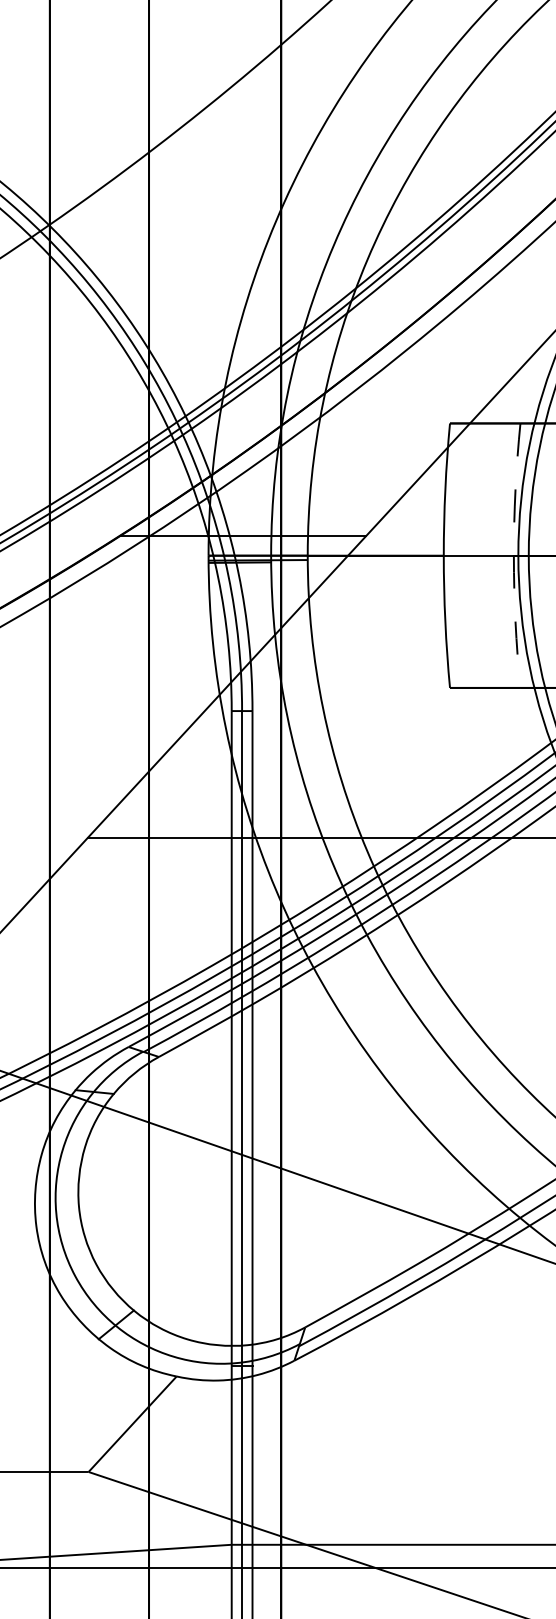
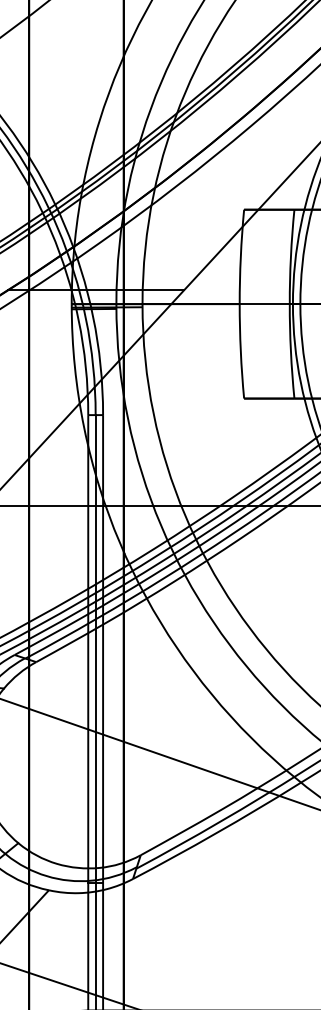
arc: (513, 555) -> (289, 304), dashed -> solid

